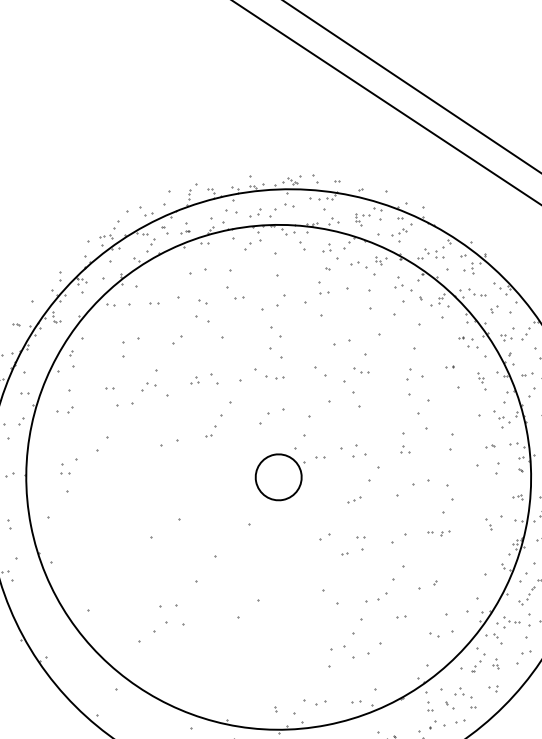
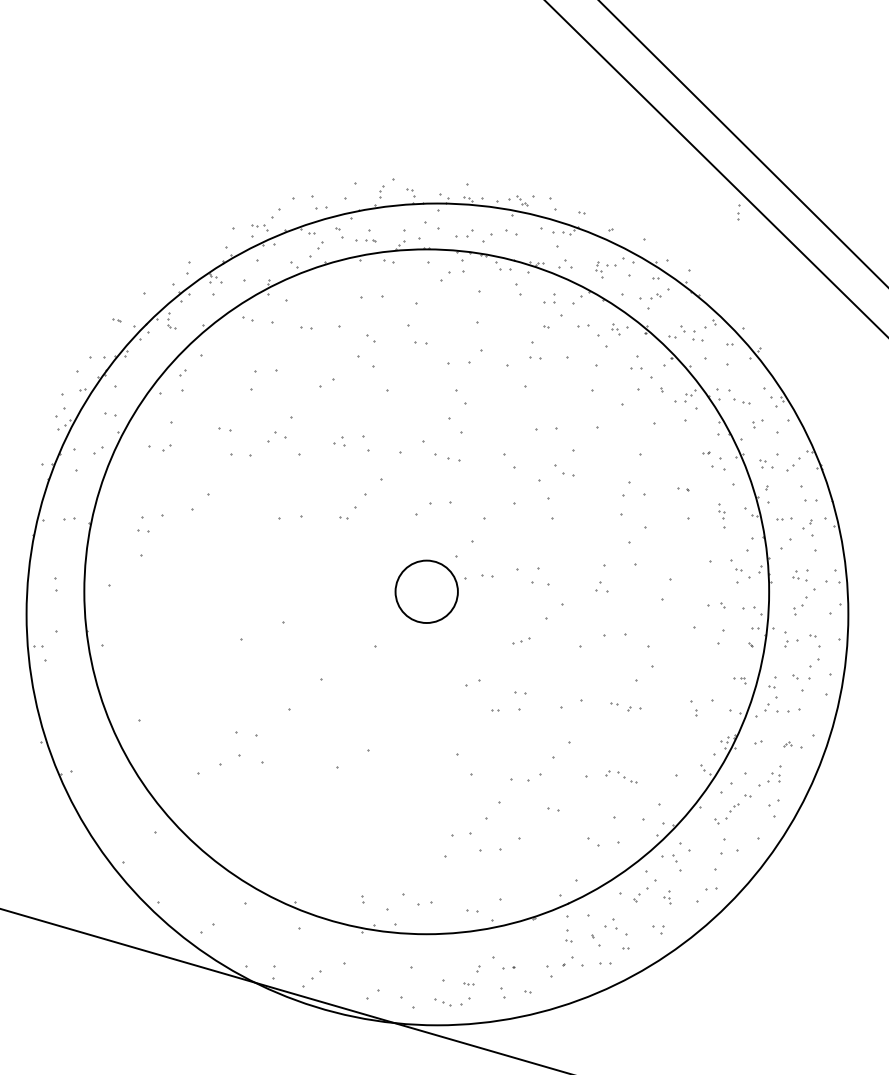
part: (184, 231) -> (365, 240), size x1.6
part: (472, 268) -> (738, 212), moved
part: (490, 446) -> (716, 605), size x1.6
part: (512, 620) -> (627, 777), moved

